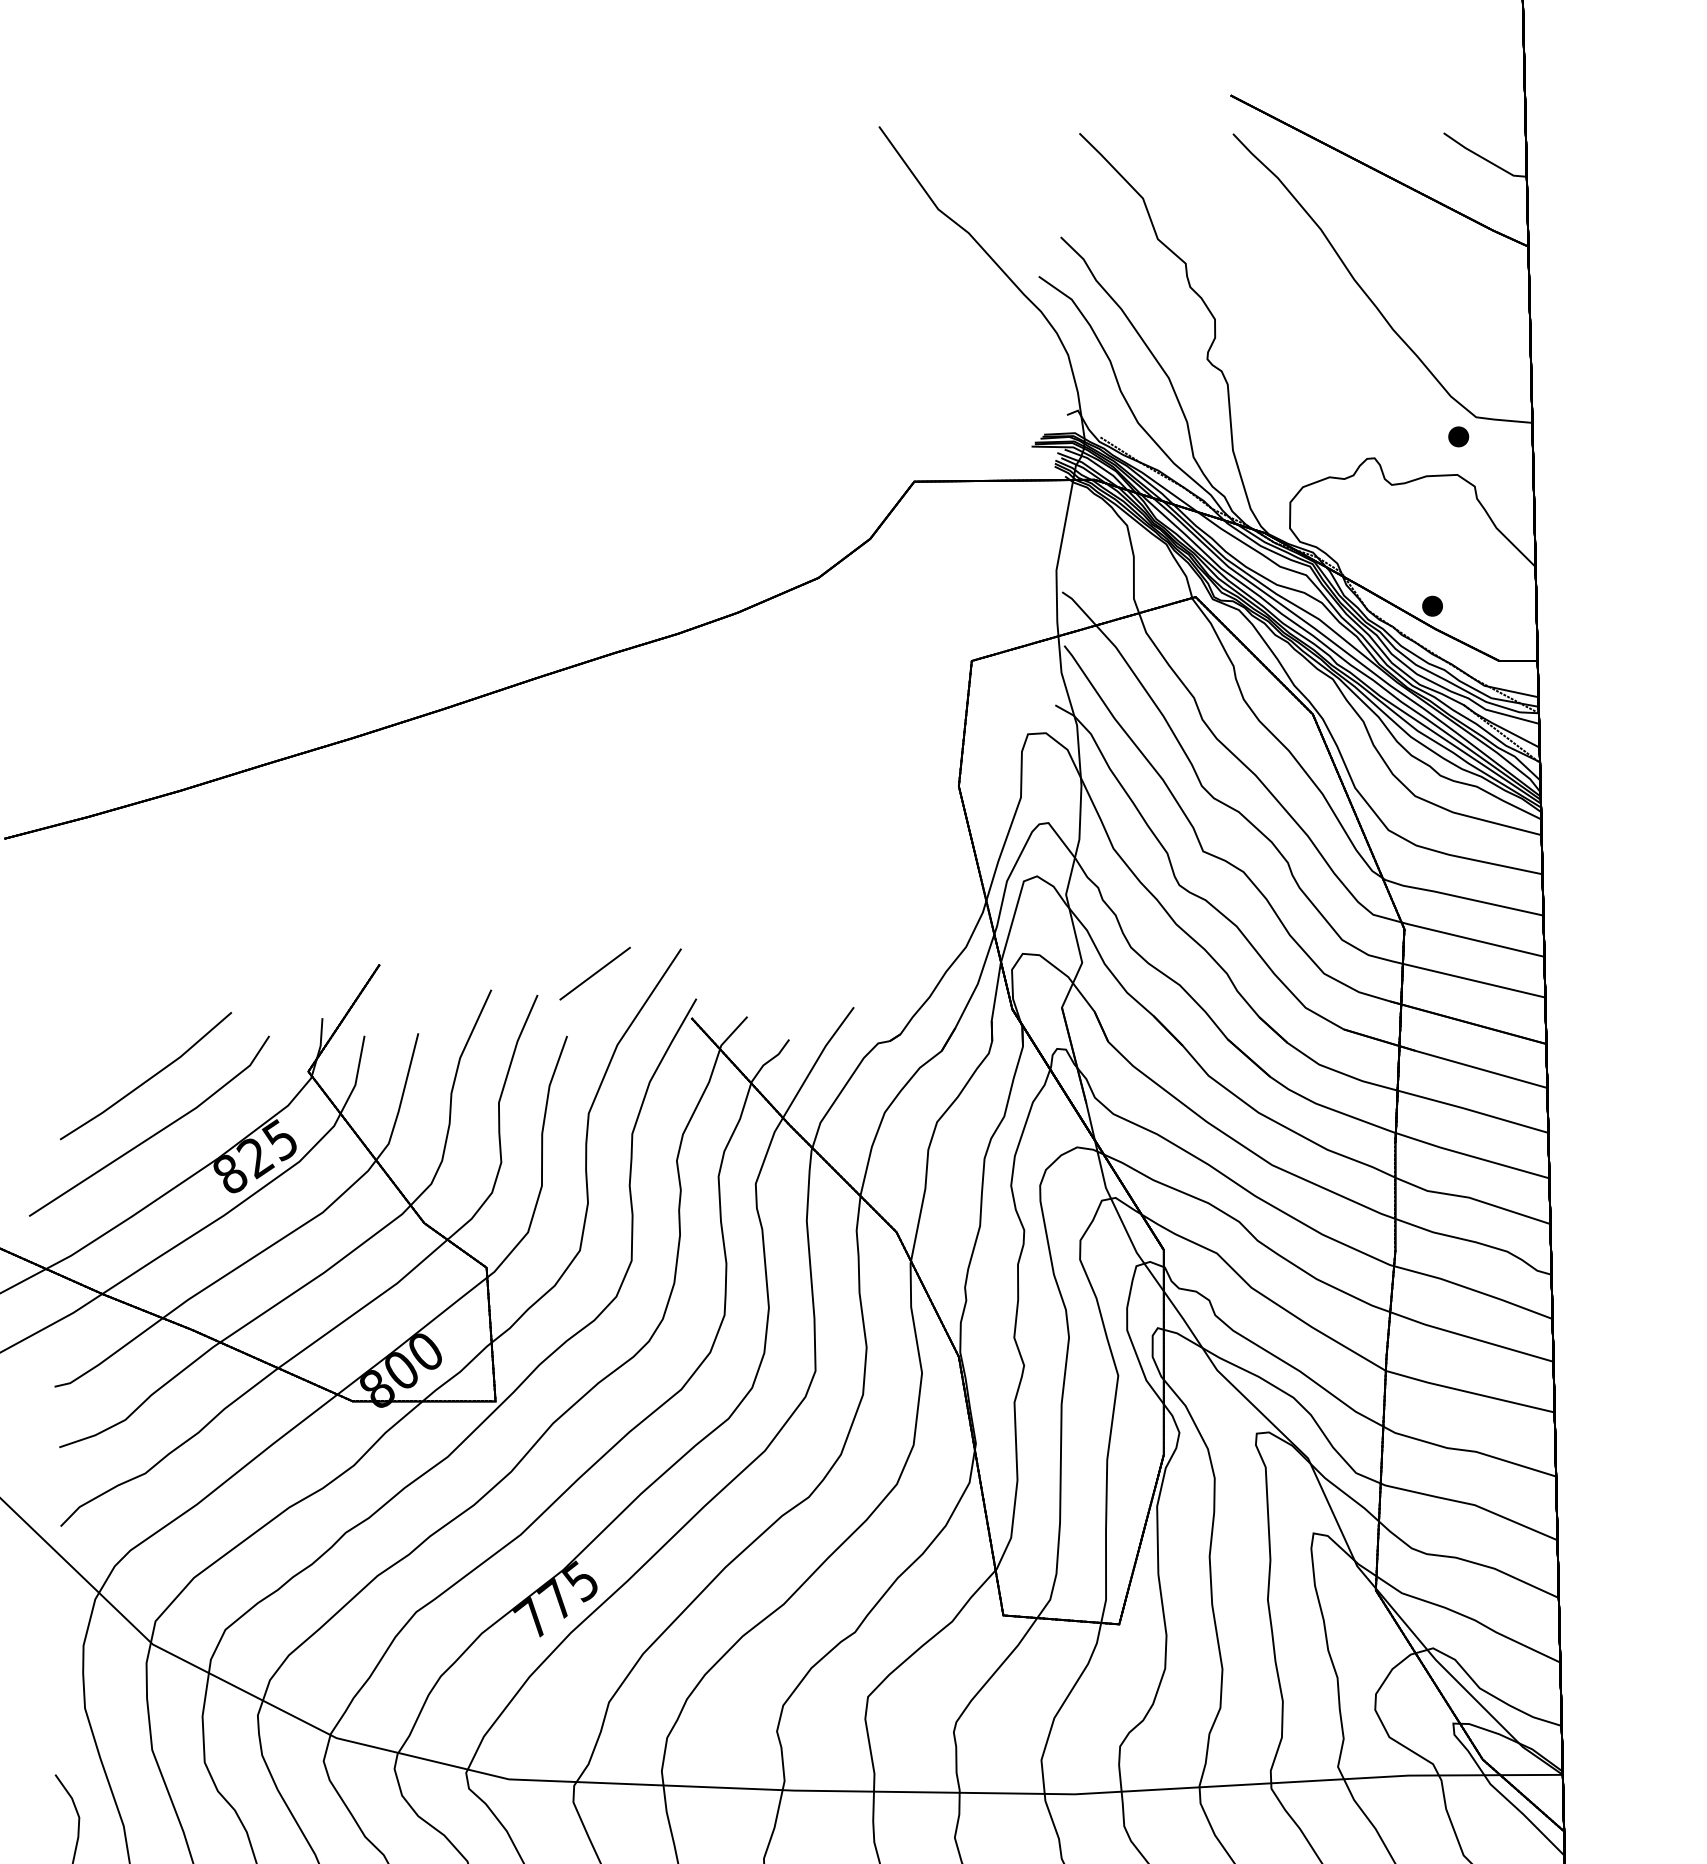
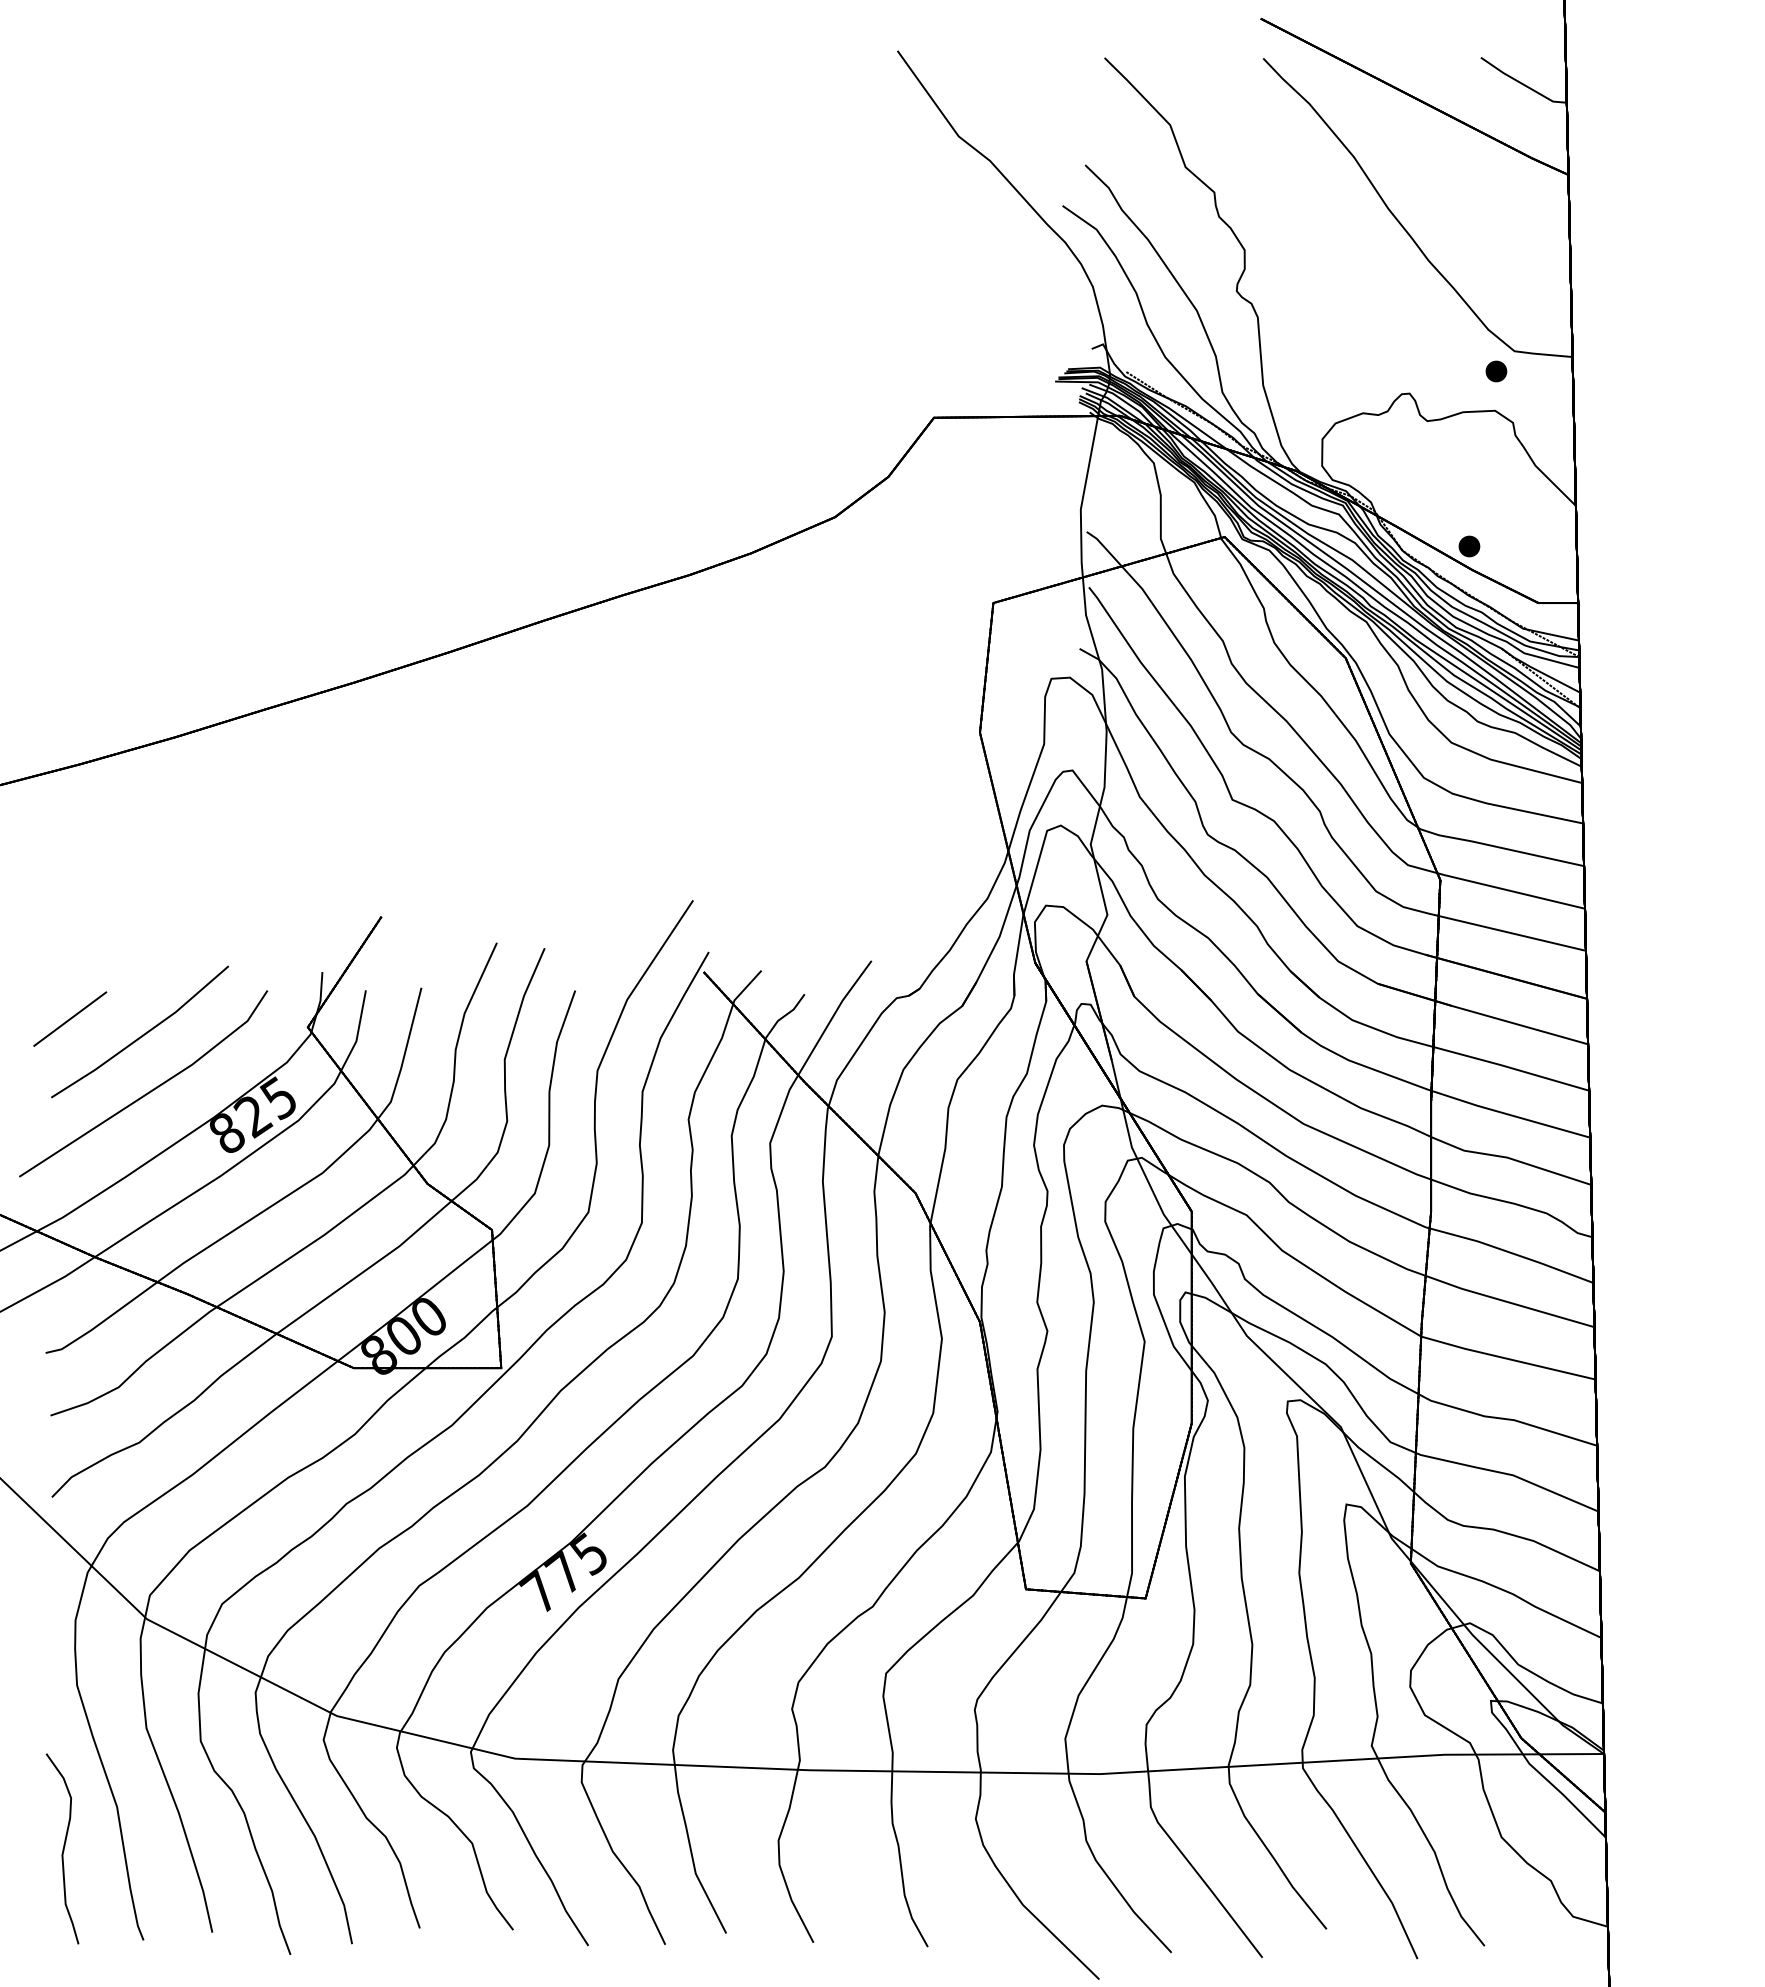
line: (595, 973) -> (70, 1018), moved

